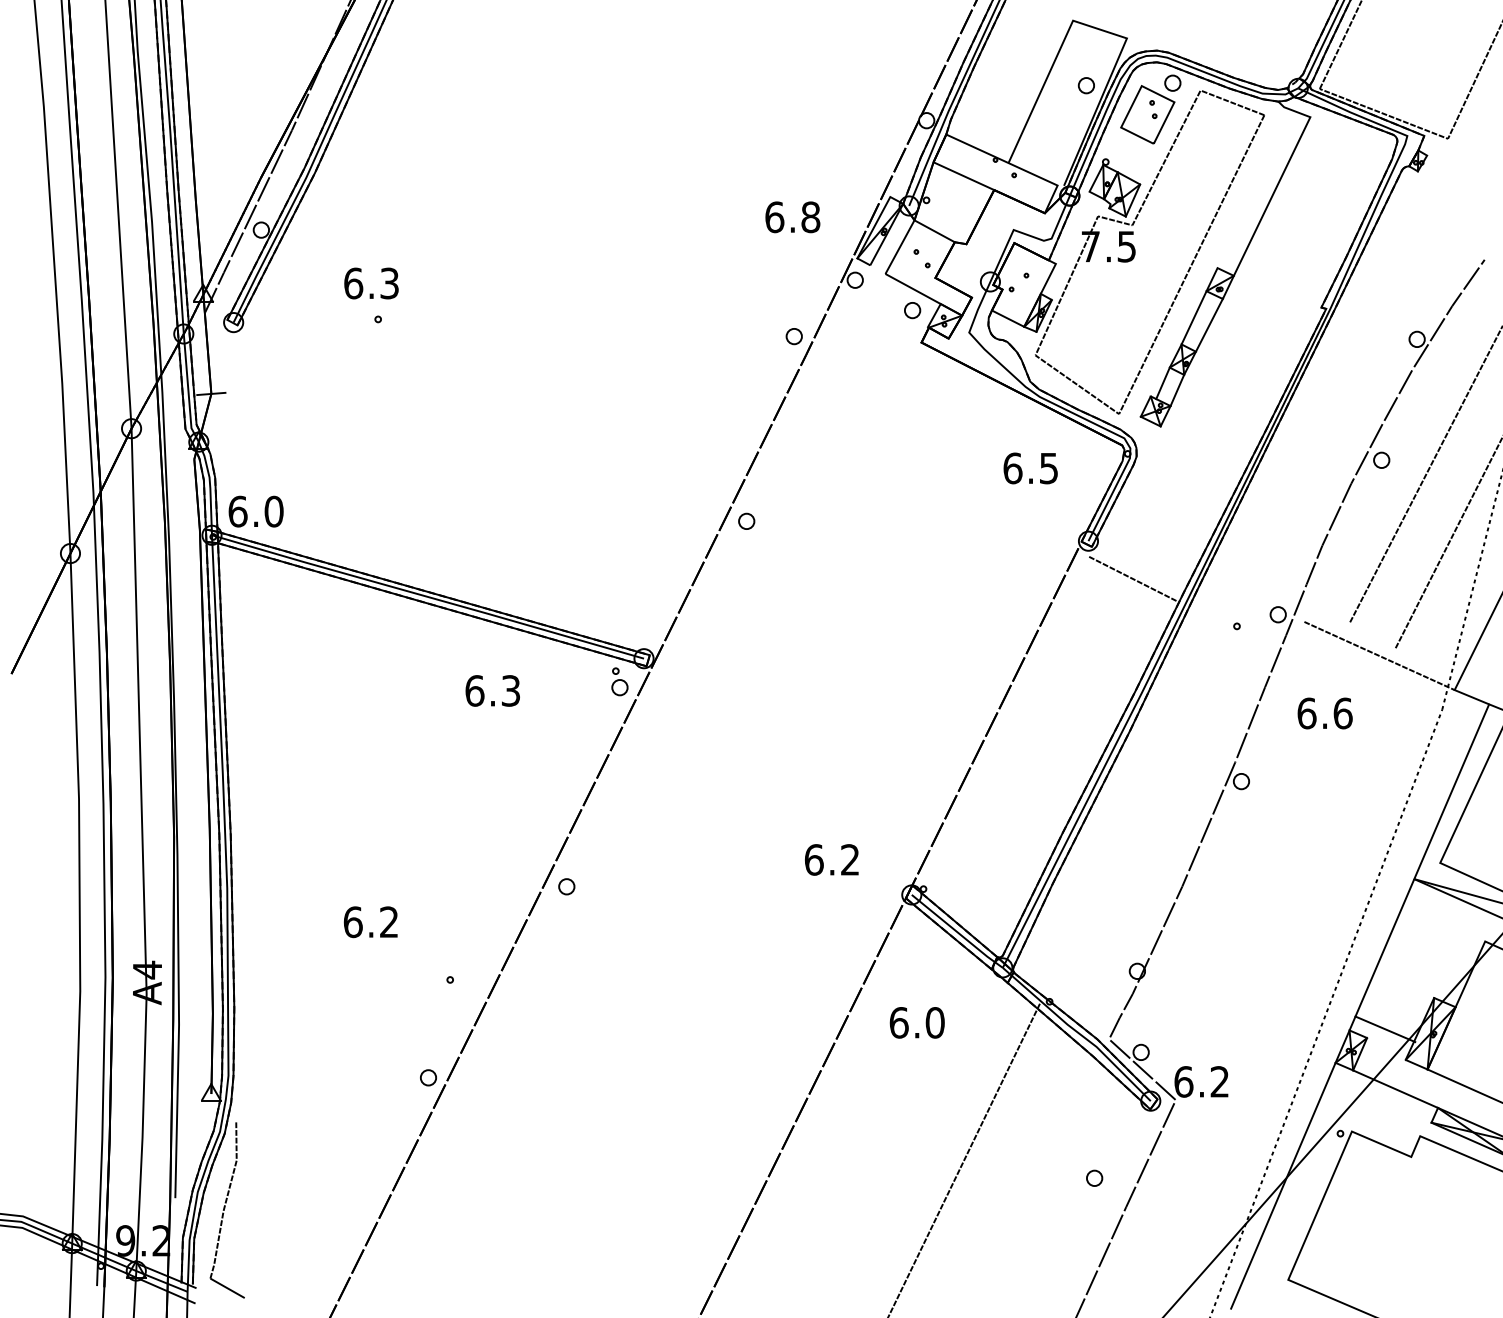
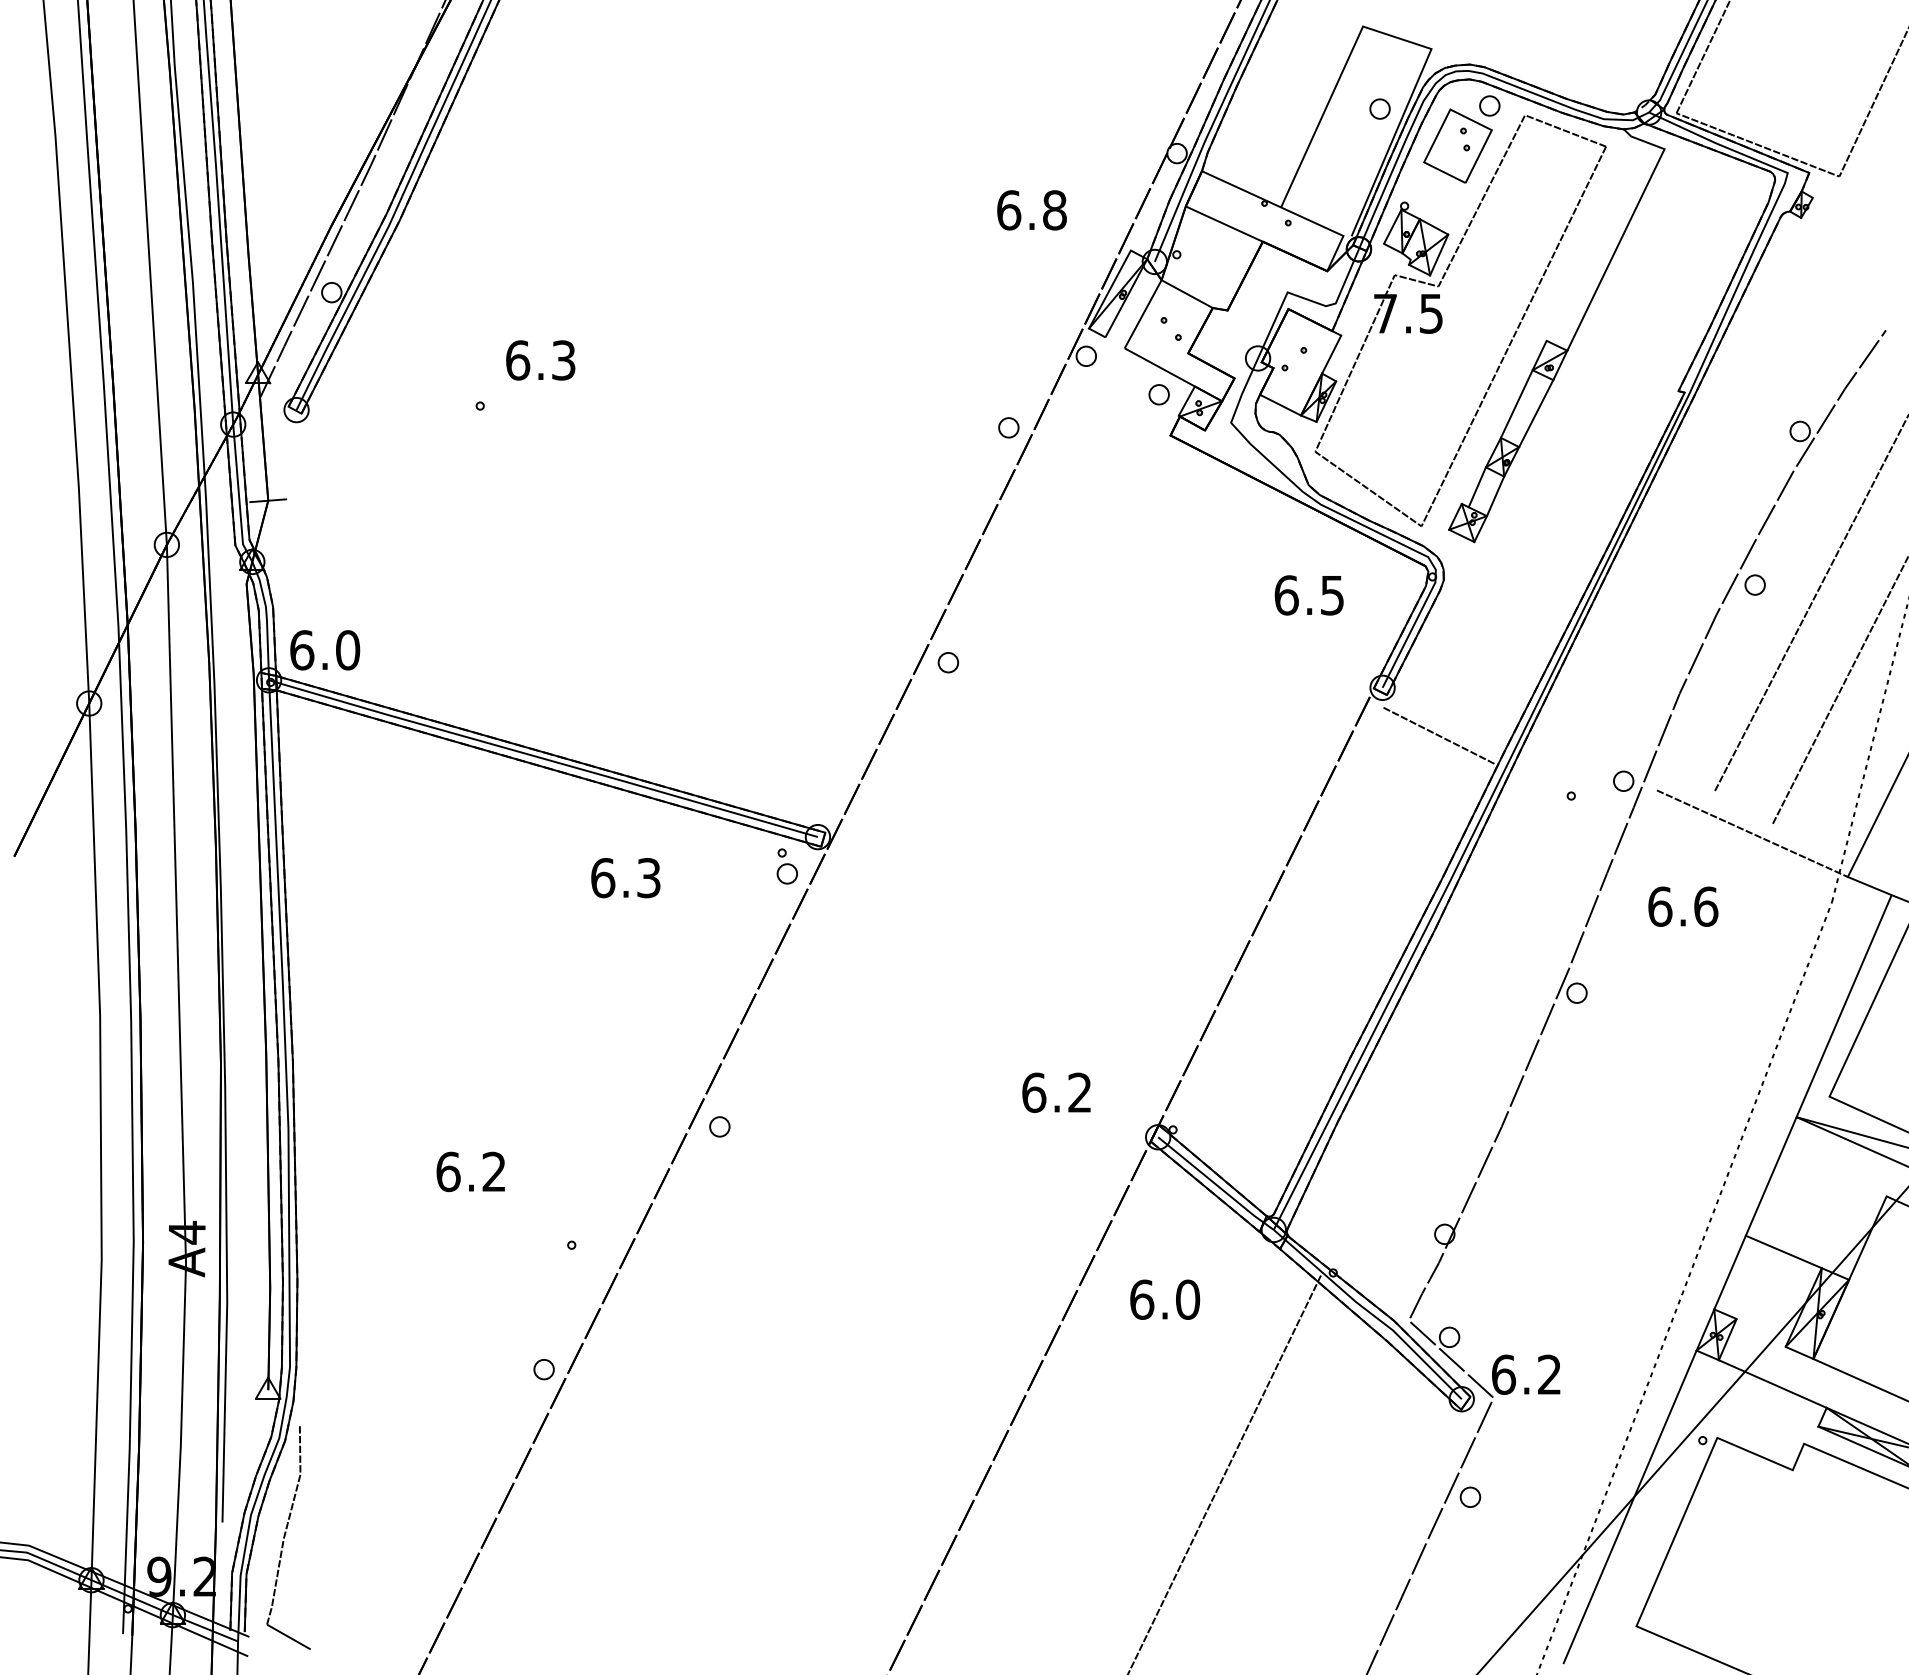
text: (792, 217) -> (1031, 210), moved
text: (371, 283) -> (540, 360), moved
line: (1385, 1028) -> (1783, 1251), moved
part: (1094, 1177) -> (1470, 1496), moved

